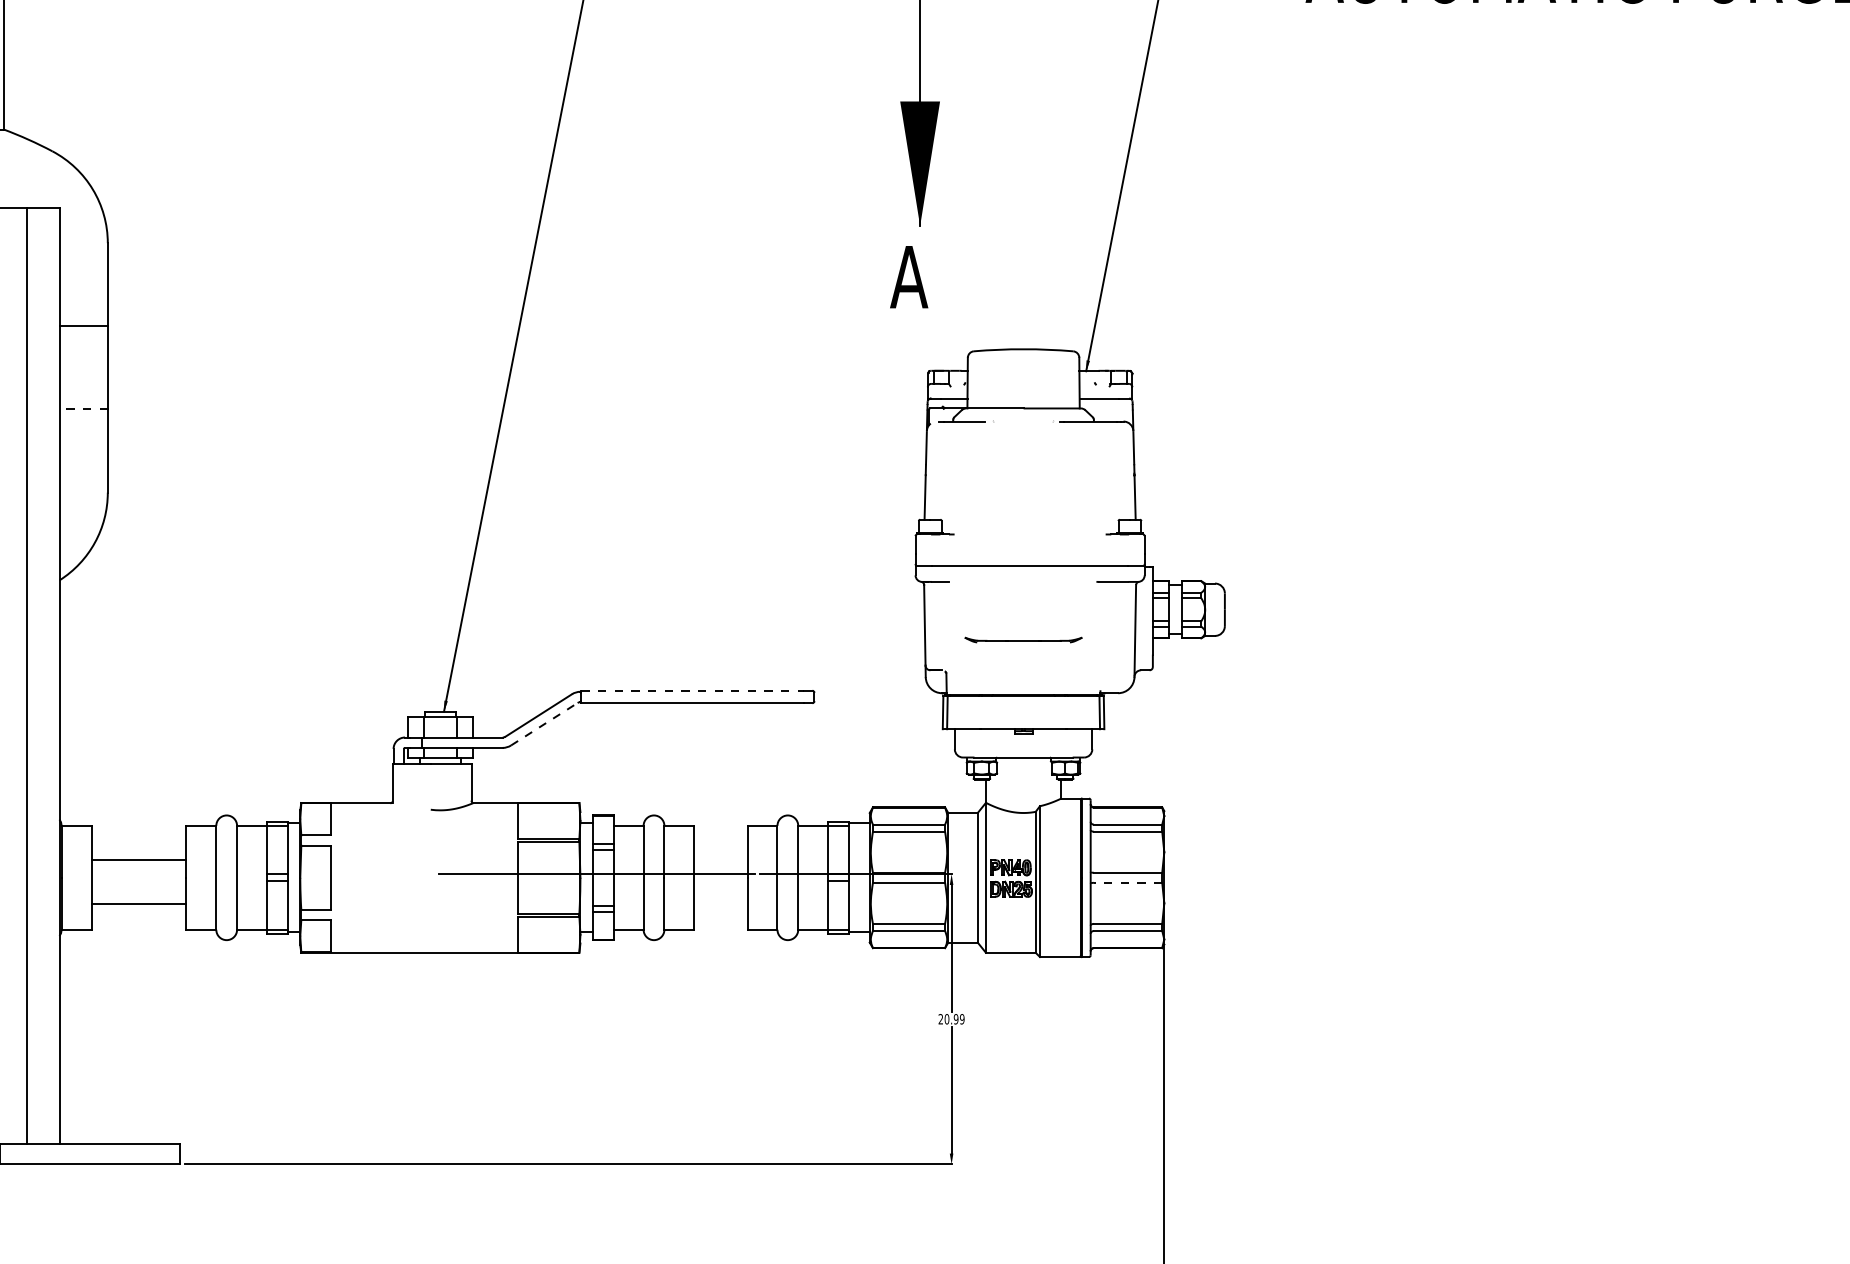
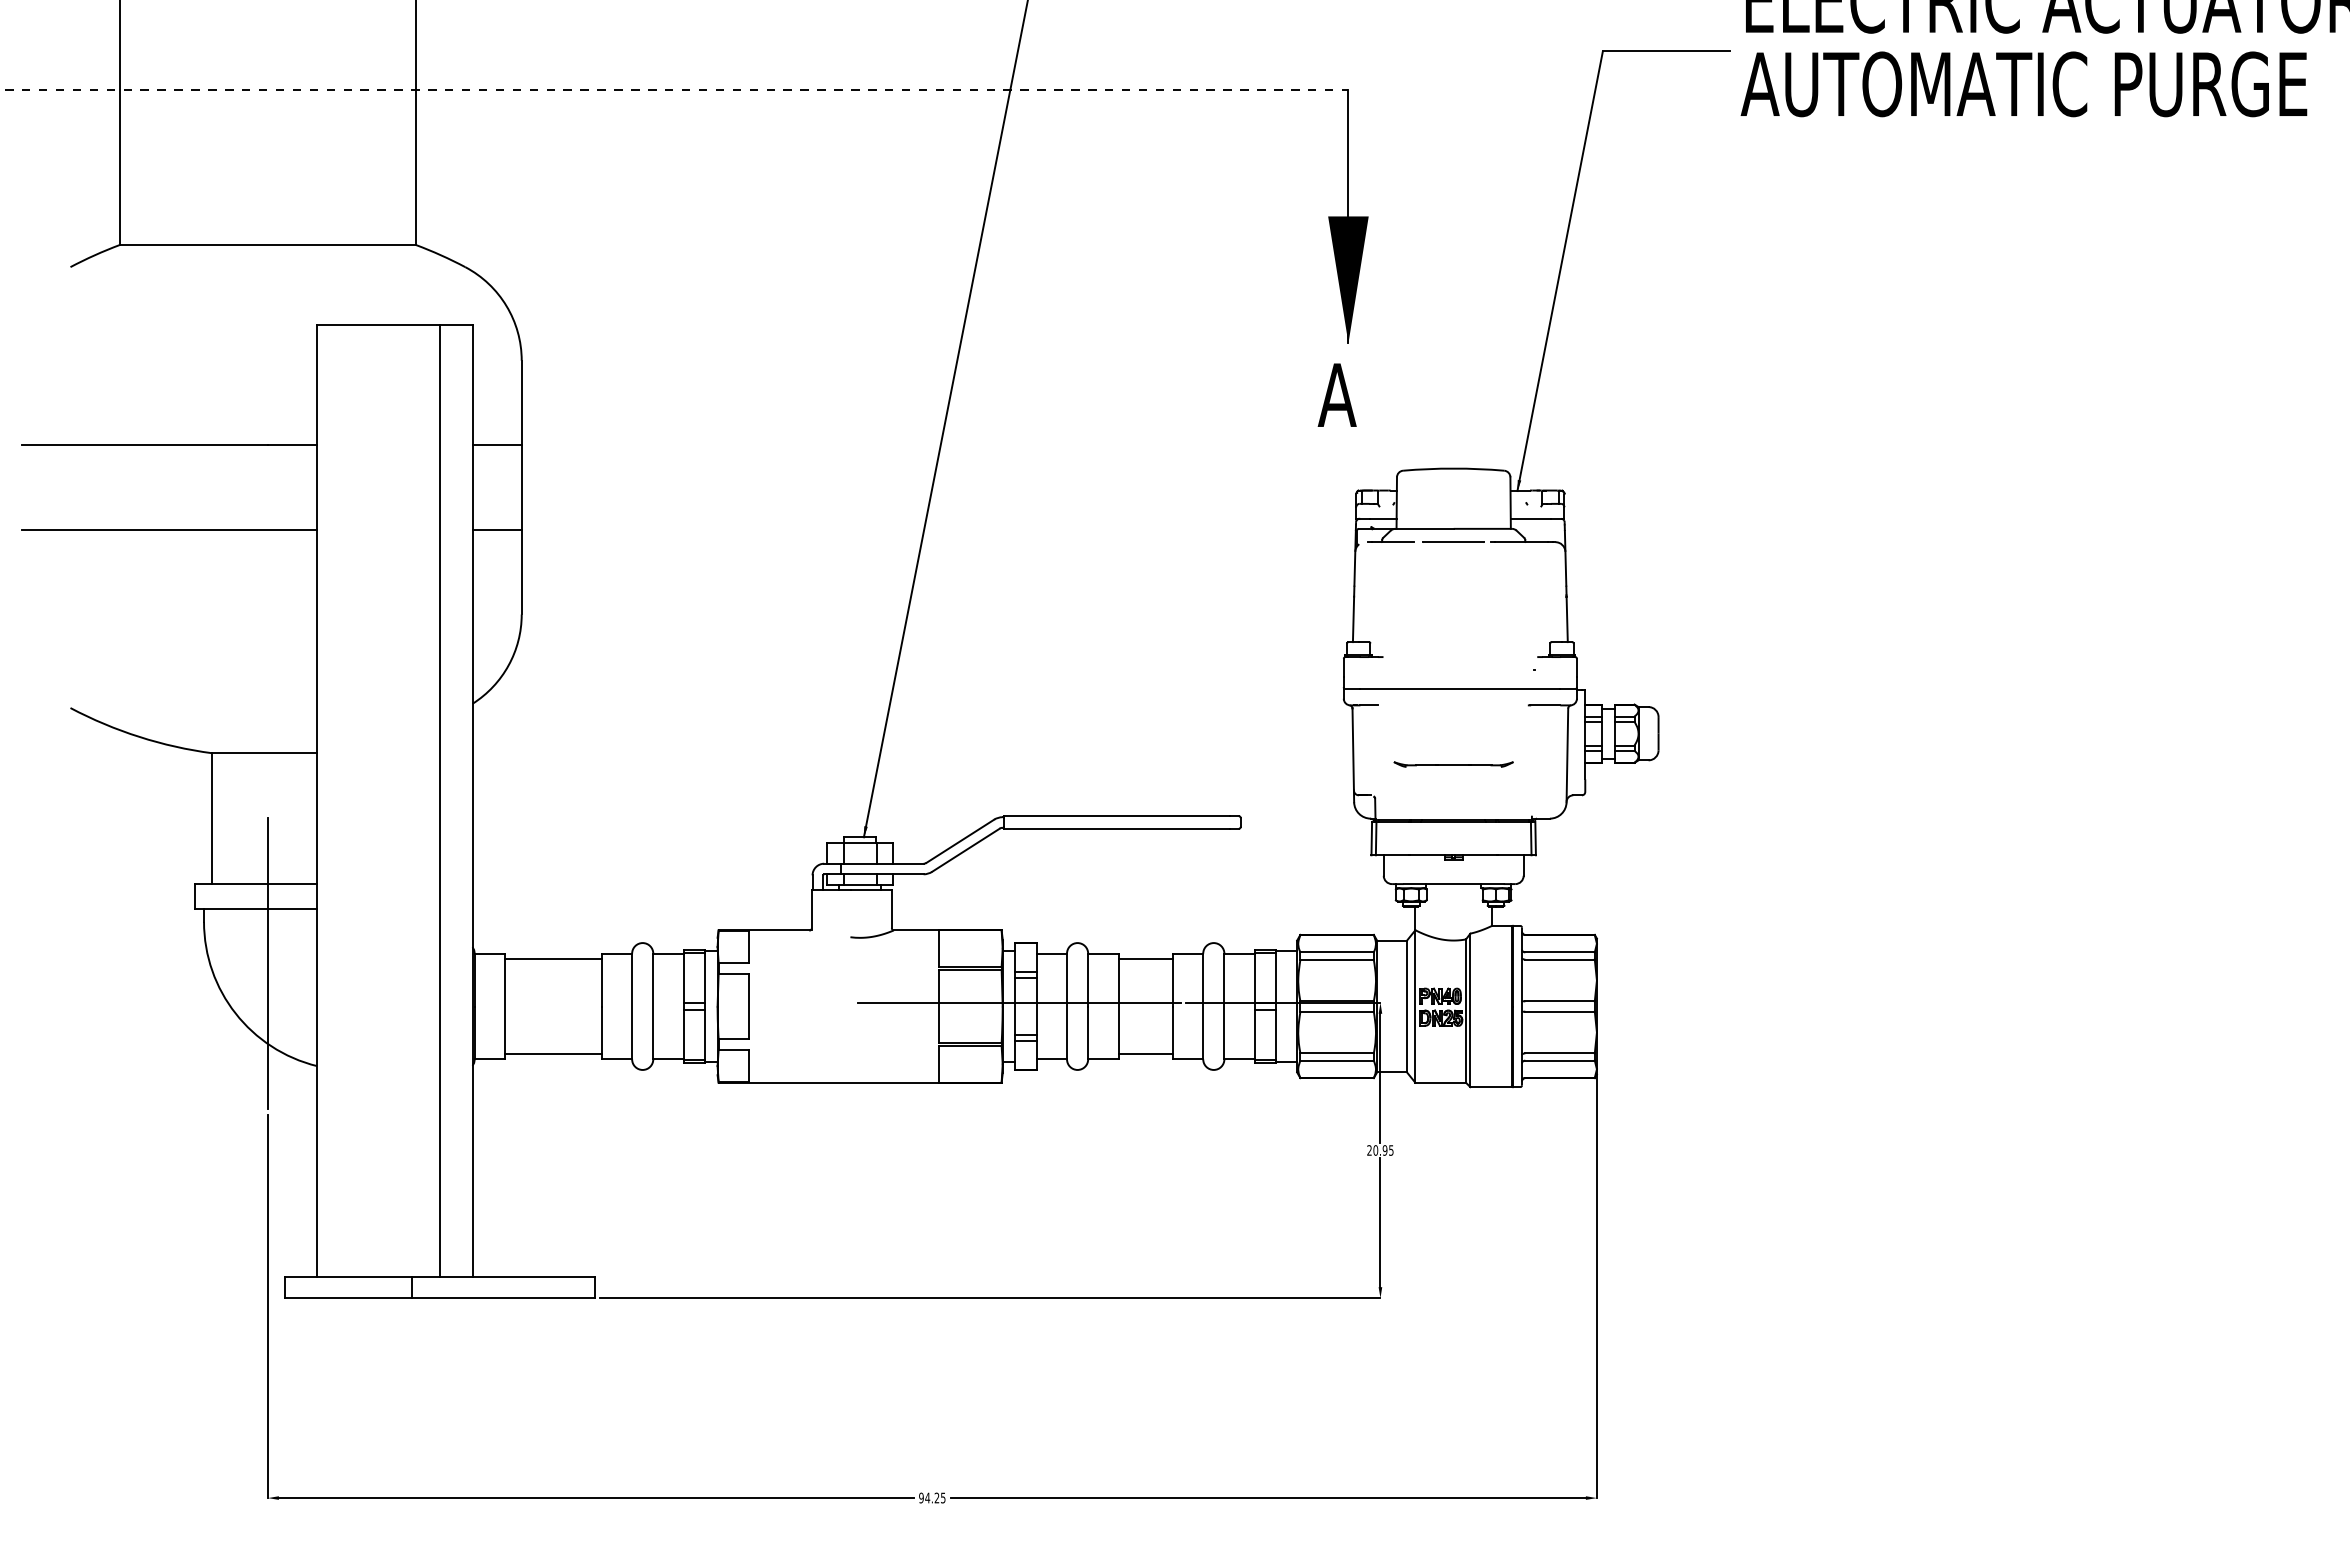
line: (84, 409) -> (497, 529), dashed -> solid
line: (1023, 421) -> (1453, 542), added
line: (693, 691) -> (1117, 816), dashed -> solid
line: (544, 723) -> (966, 849), dashed -> solid
line: (720, 830) -> (1145, 958), added
line: (139, 860) -> (553, 1054), moved
line: (1128, 882) -> (1560, 1011), dashed -> solid
line: (139, 903) -> (553, 958), moved
line: (720, 924) -> (1145, 1054), added
text: (962, 1019) -> (1391, 1150), 20.99 -> 20.95

